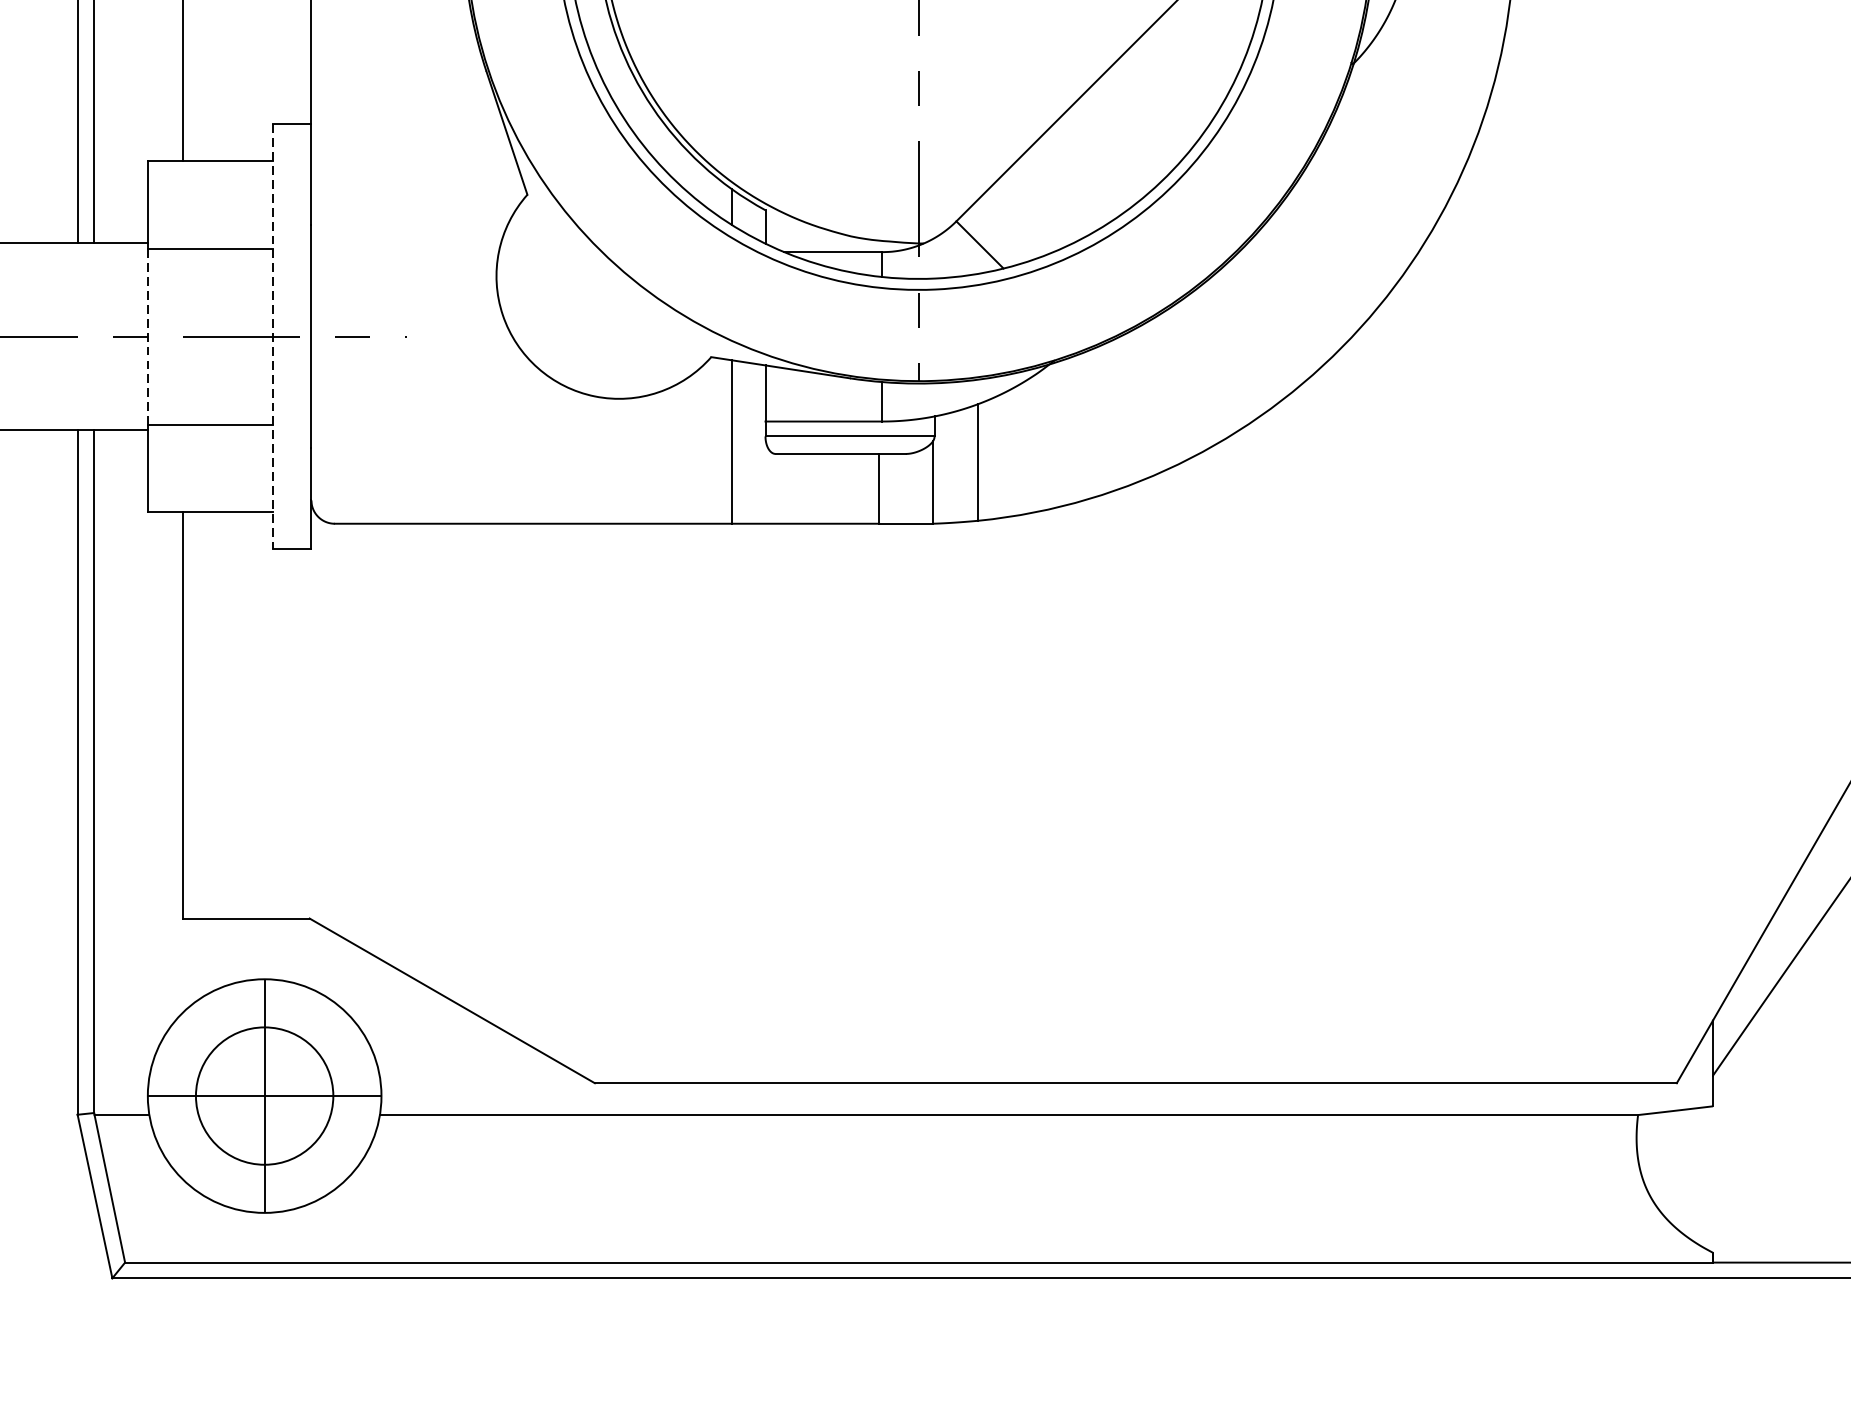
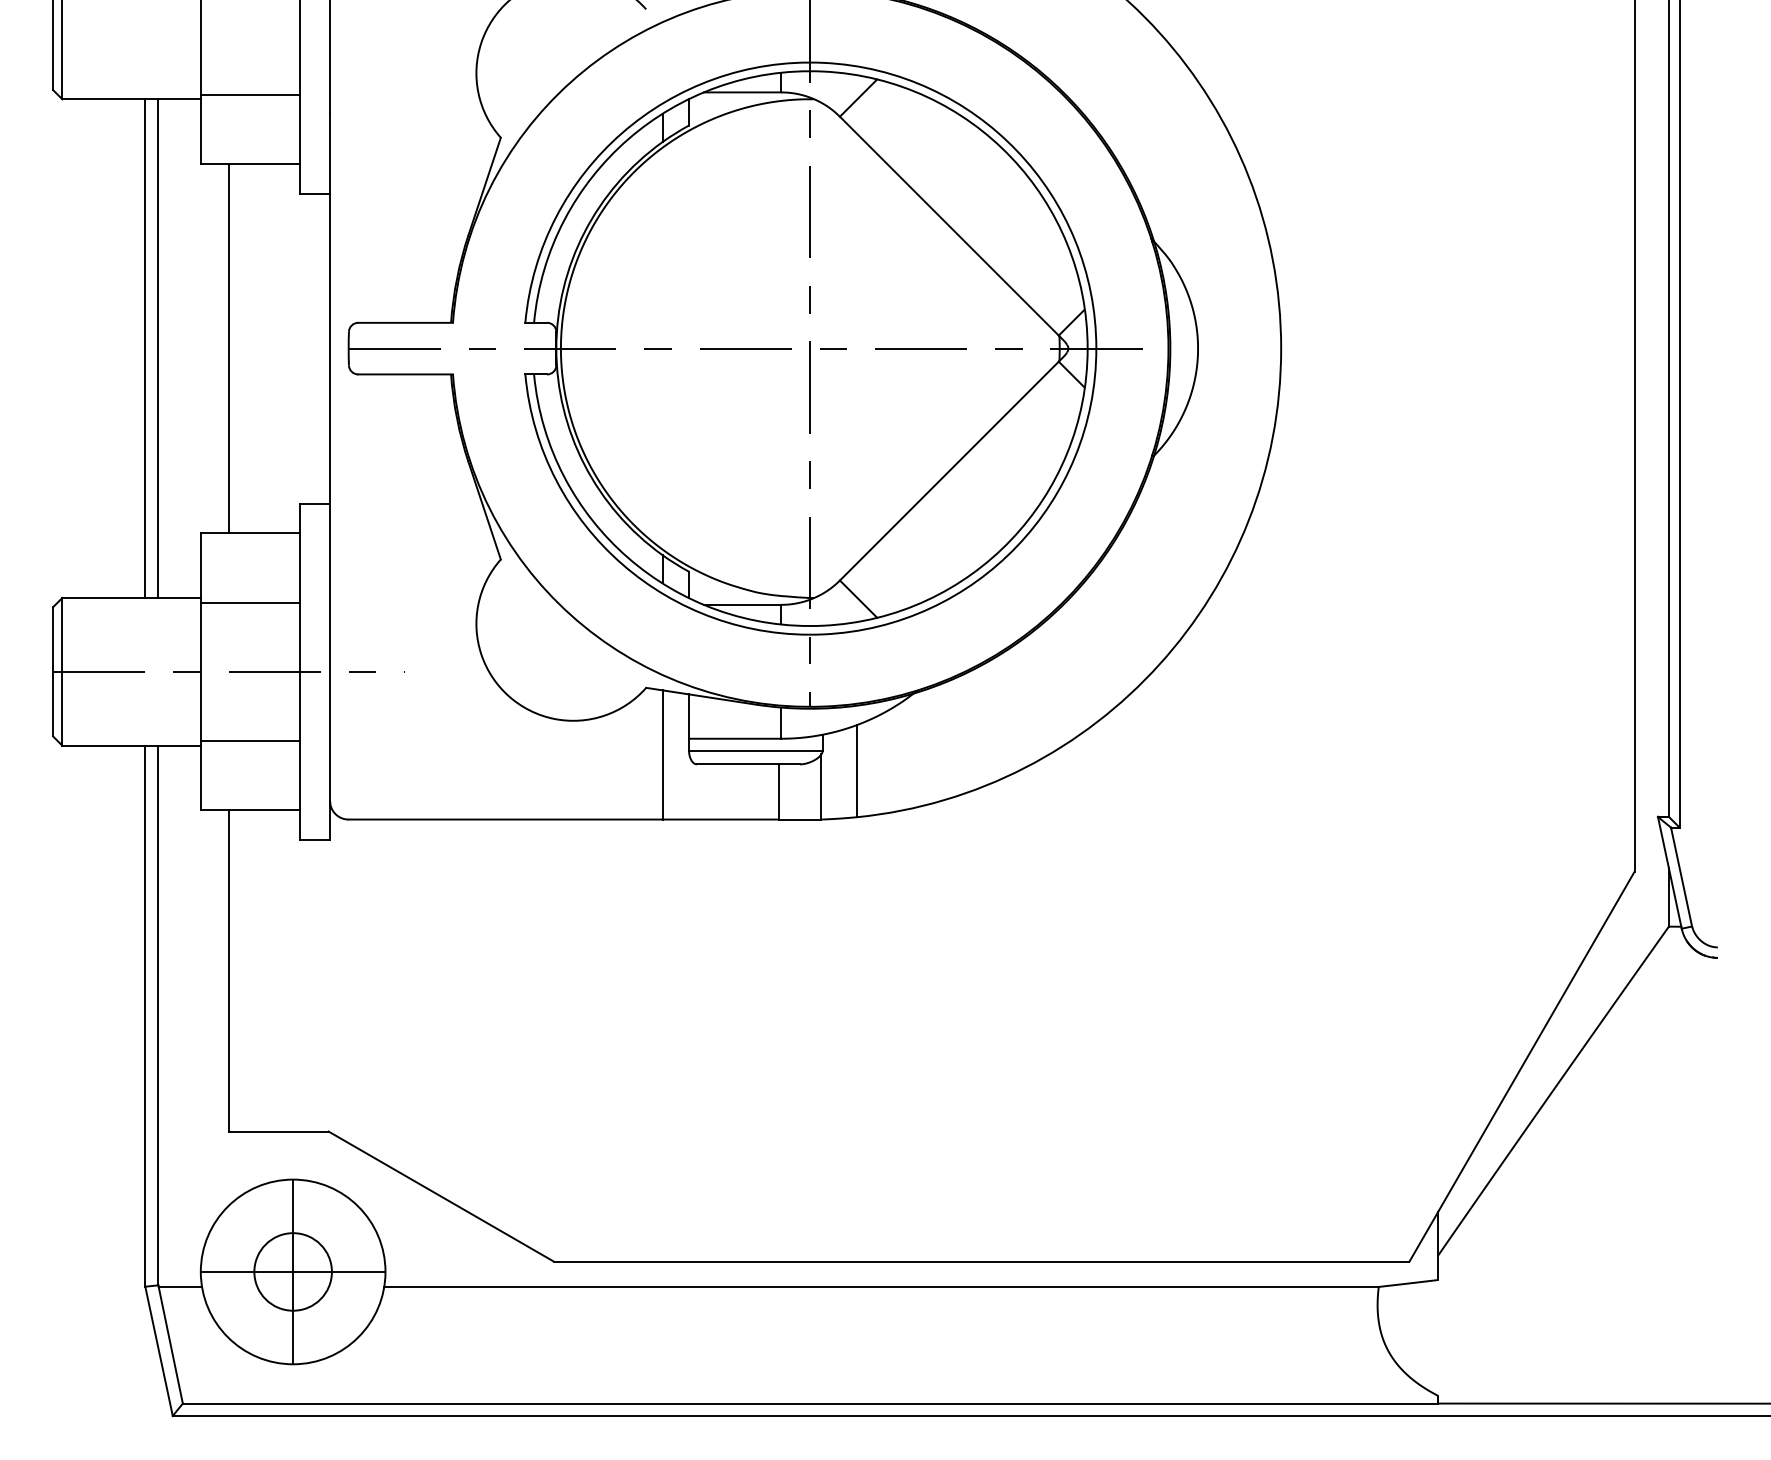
line: (147, 337) -> (200, 672), dashed -> solid
line: (272, 337) -> (299, 672), dashed -> solid
circle: (263, 1095) -> (292, 1271), size x0.71

